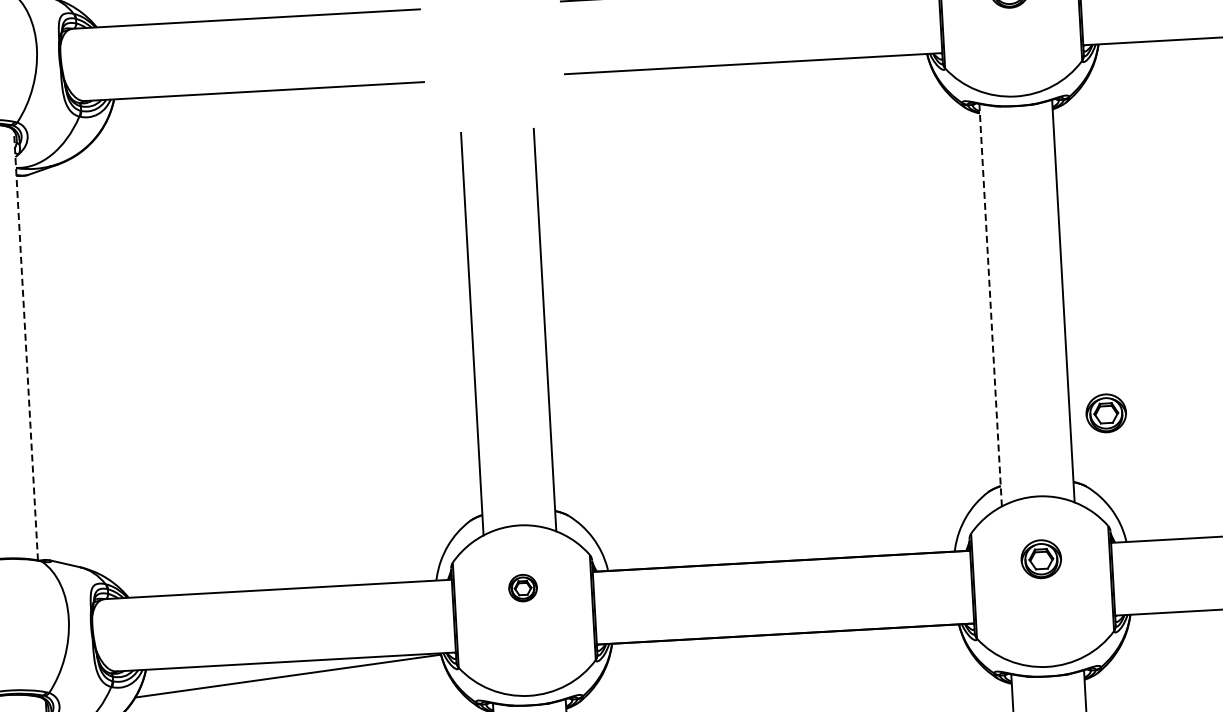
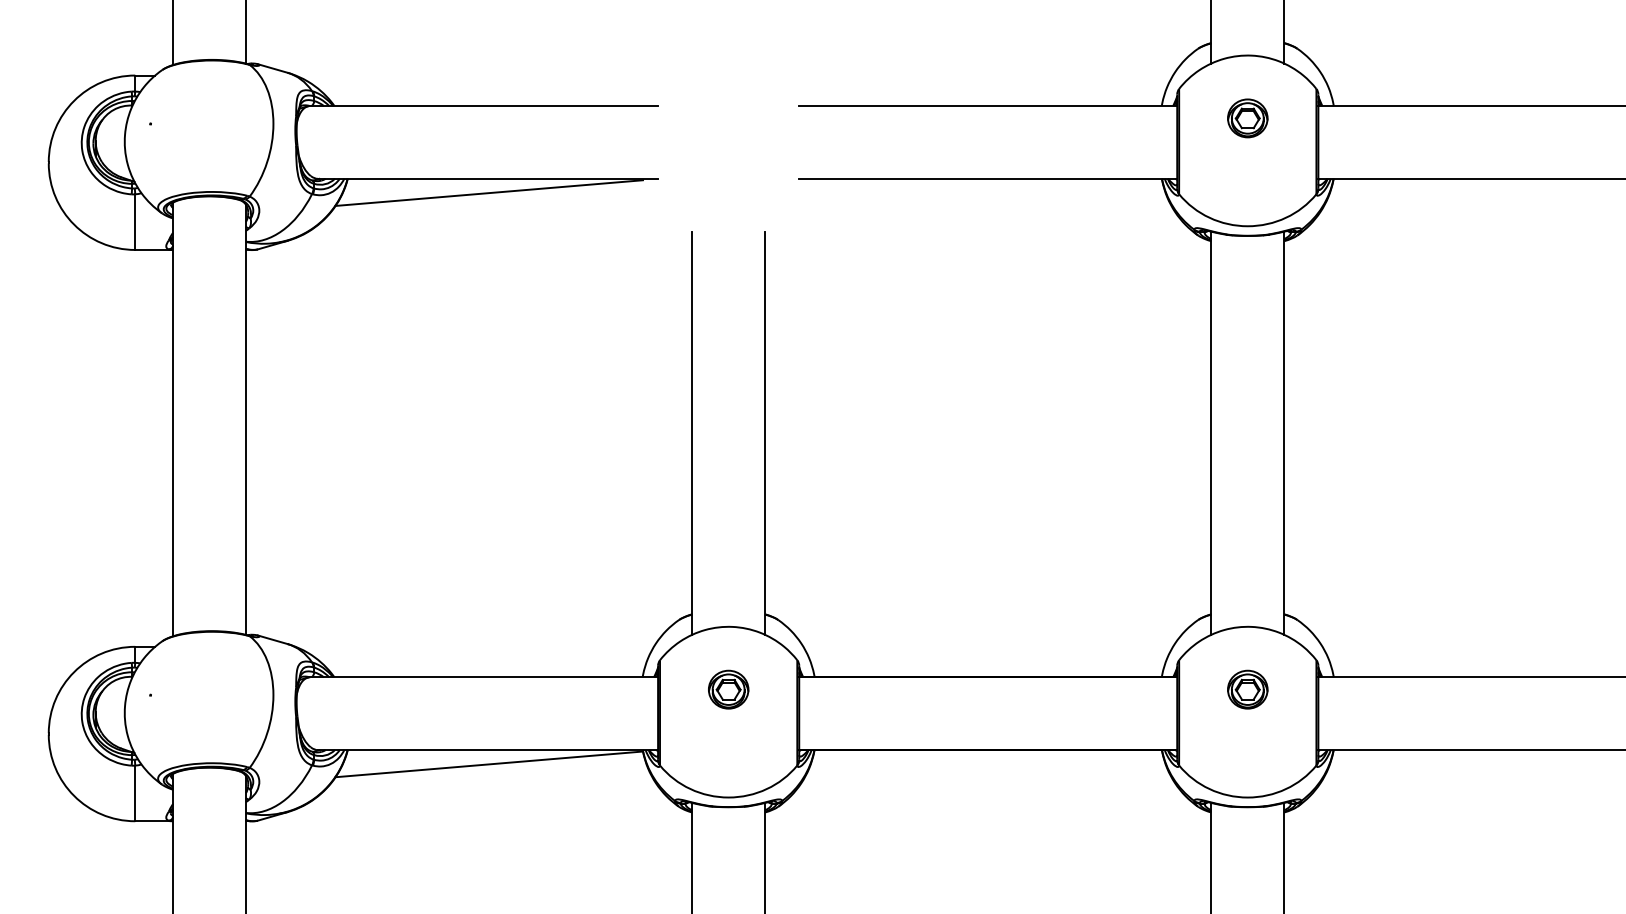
line: (256, 105) -> (489, 192), added
line: (990, 305) -> (1211, 433), dashed -> solid
line: (25, 345) -> (245, 419), dashed -> solid
part: (1105, 413) -> (1320, 547), removed
part: (522, 588) -> (728, 689), size x1.43

